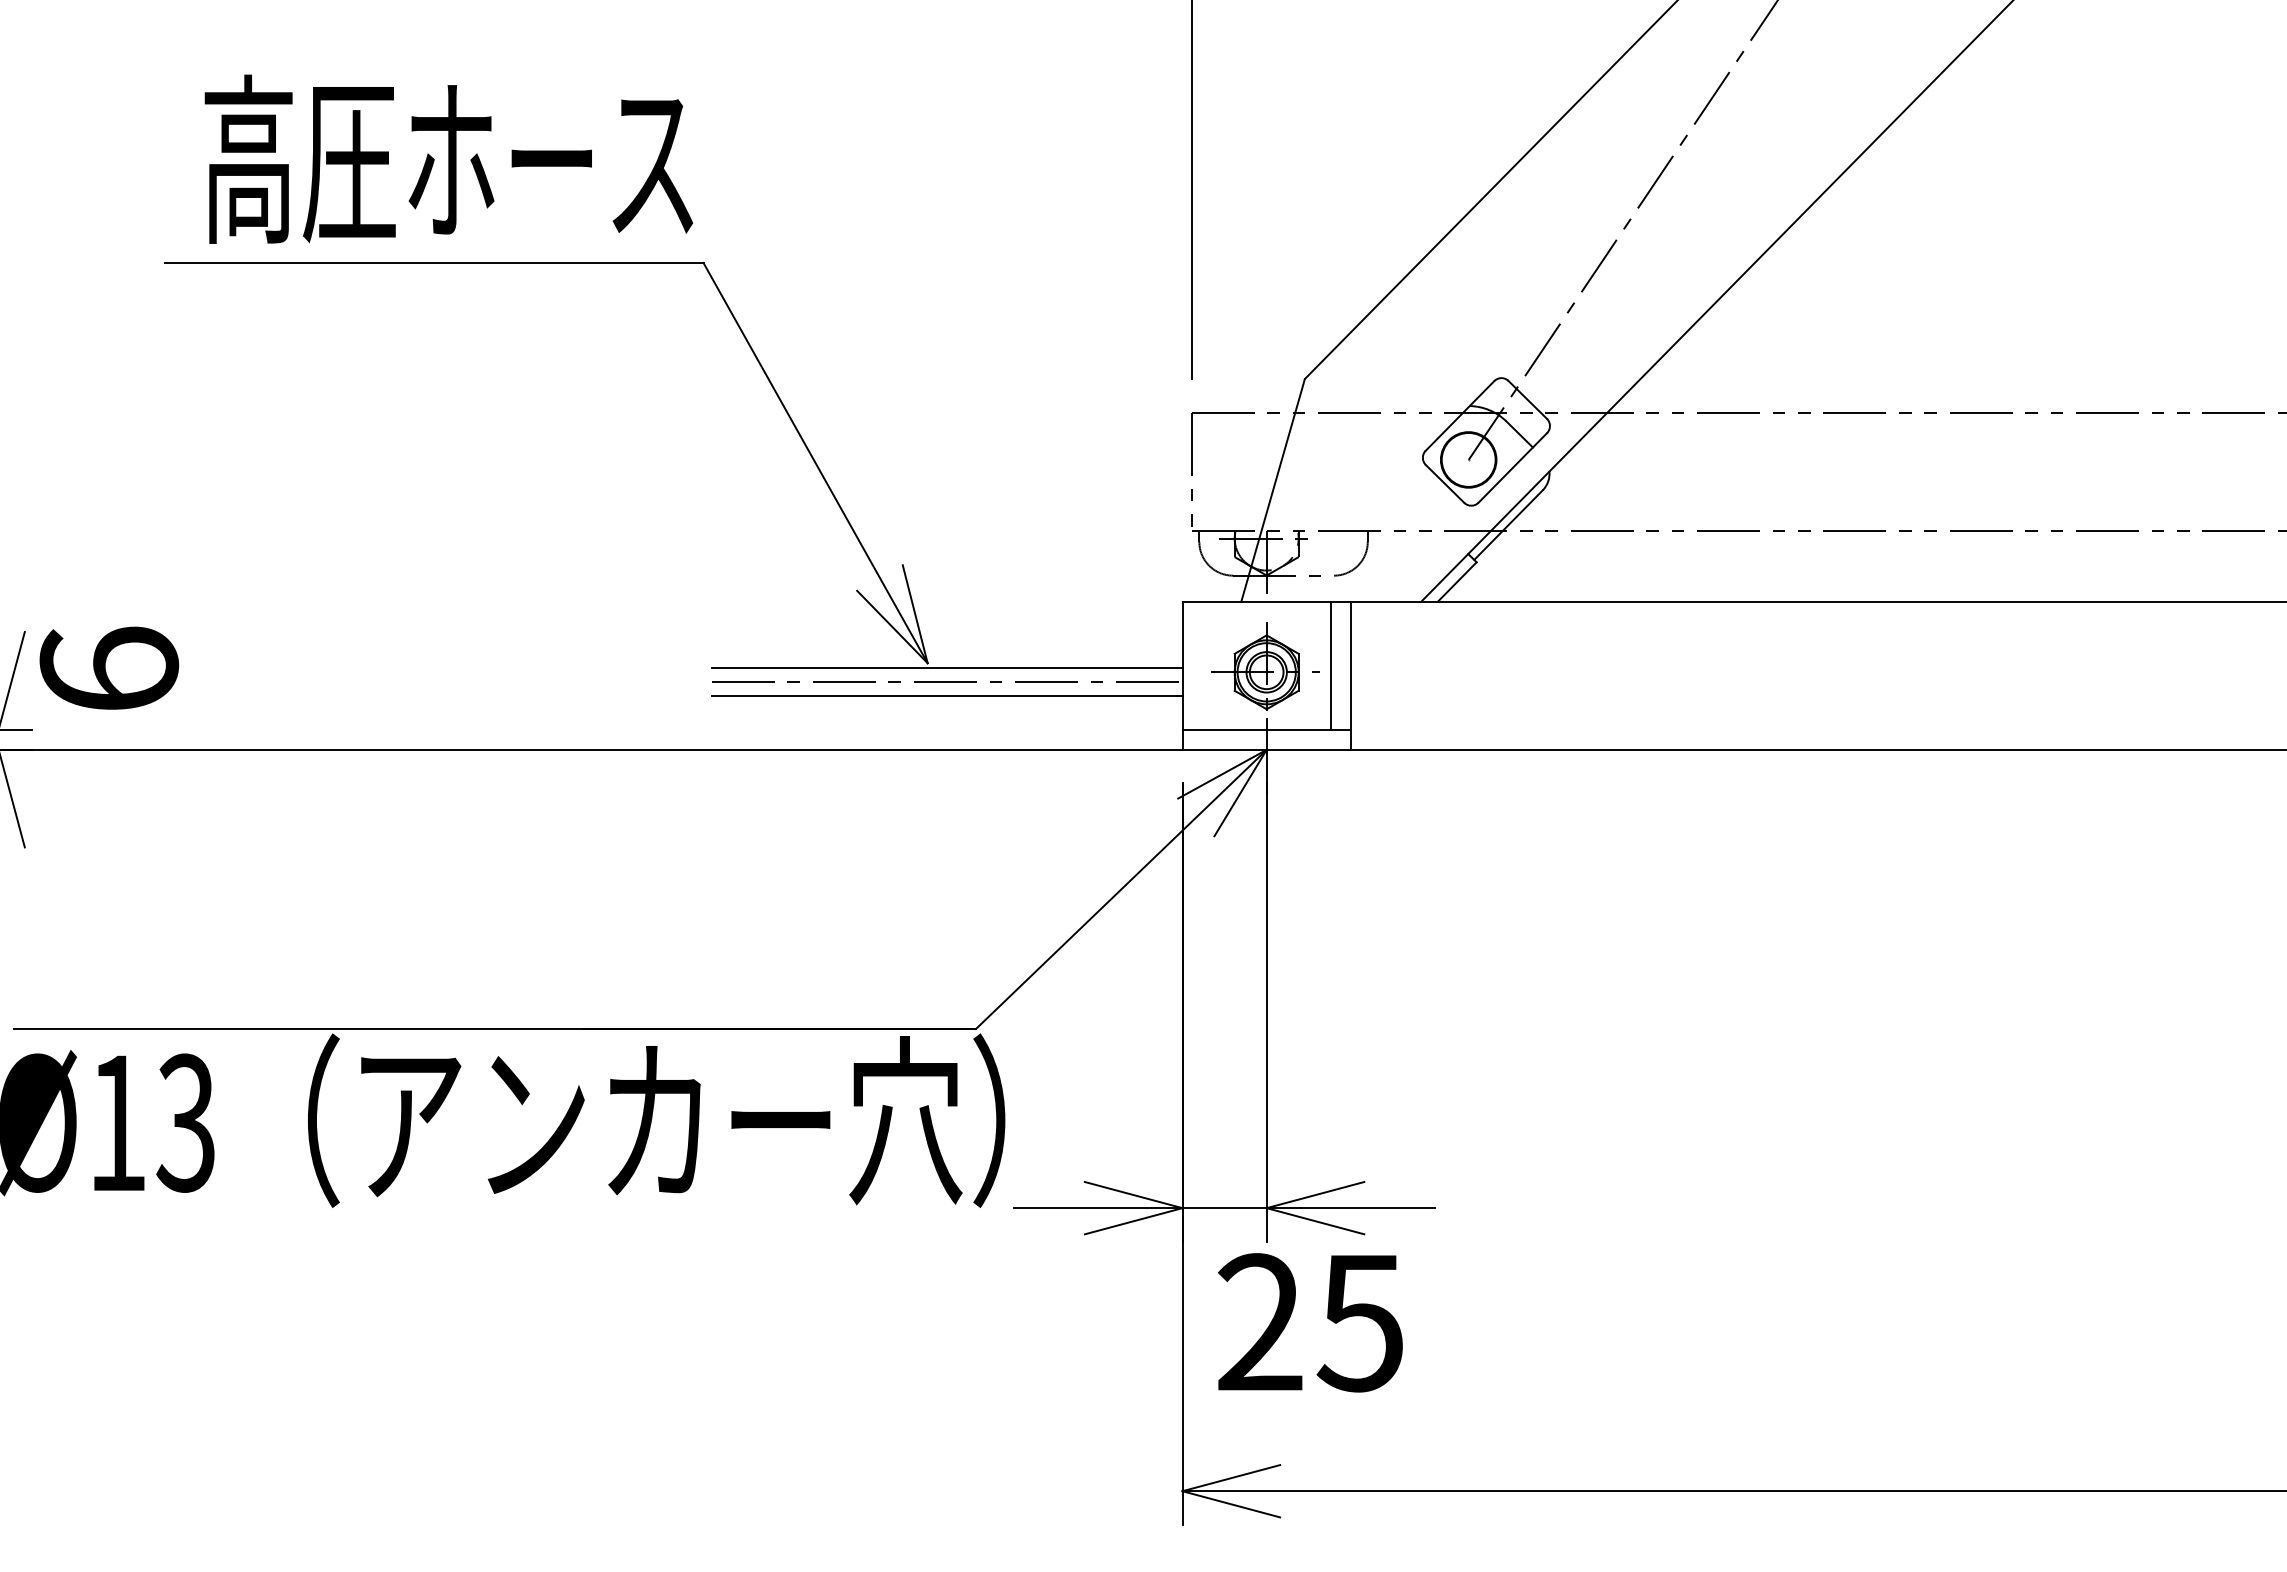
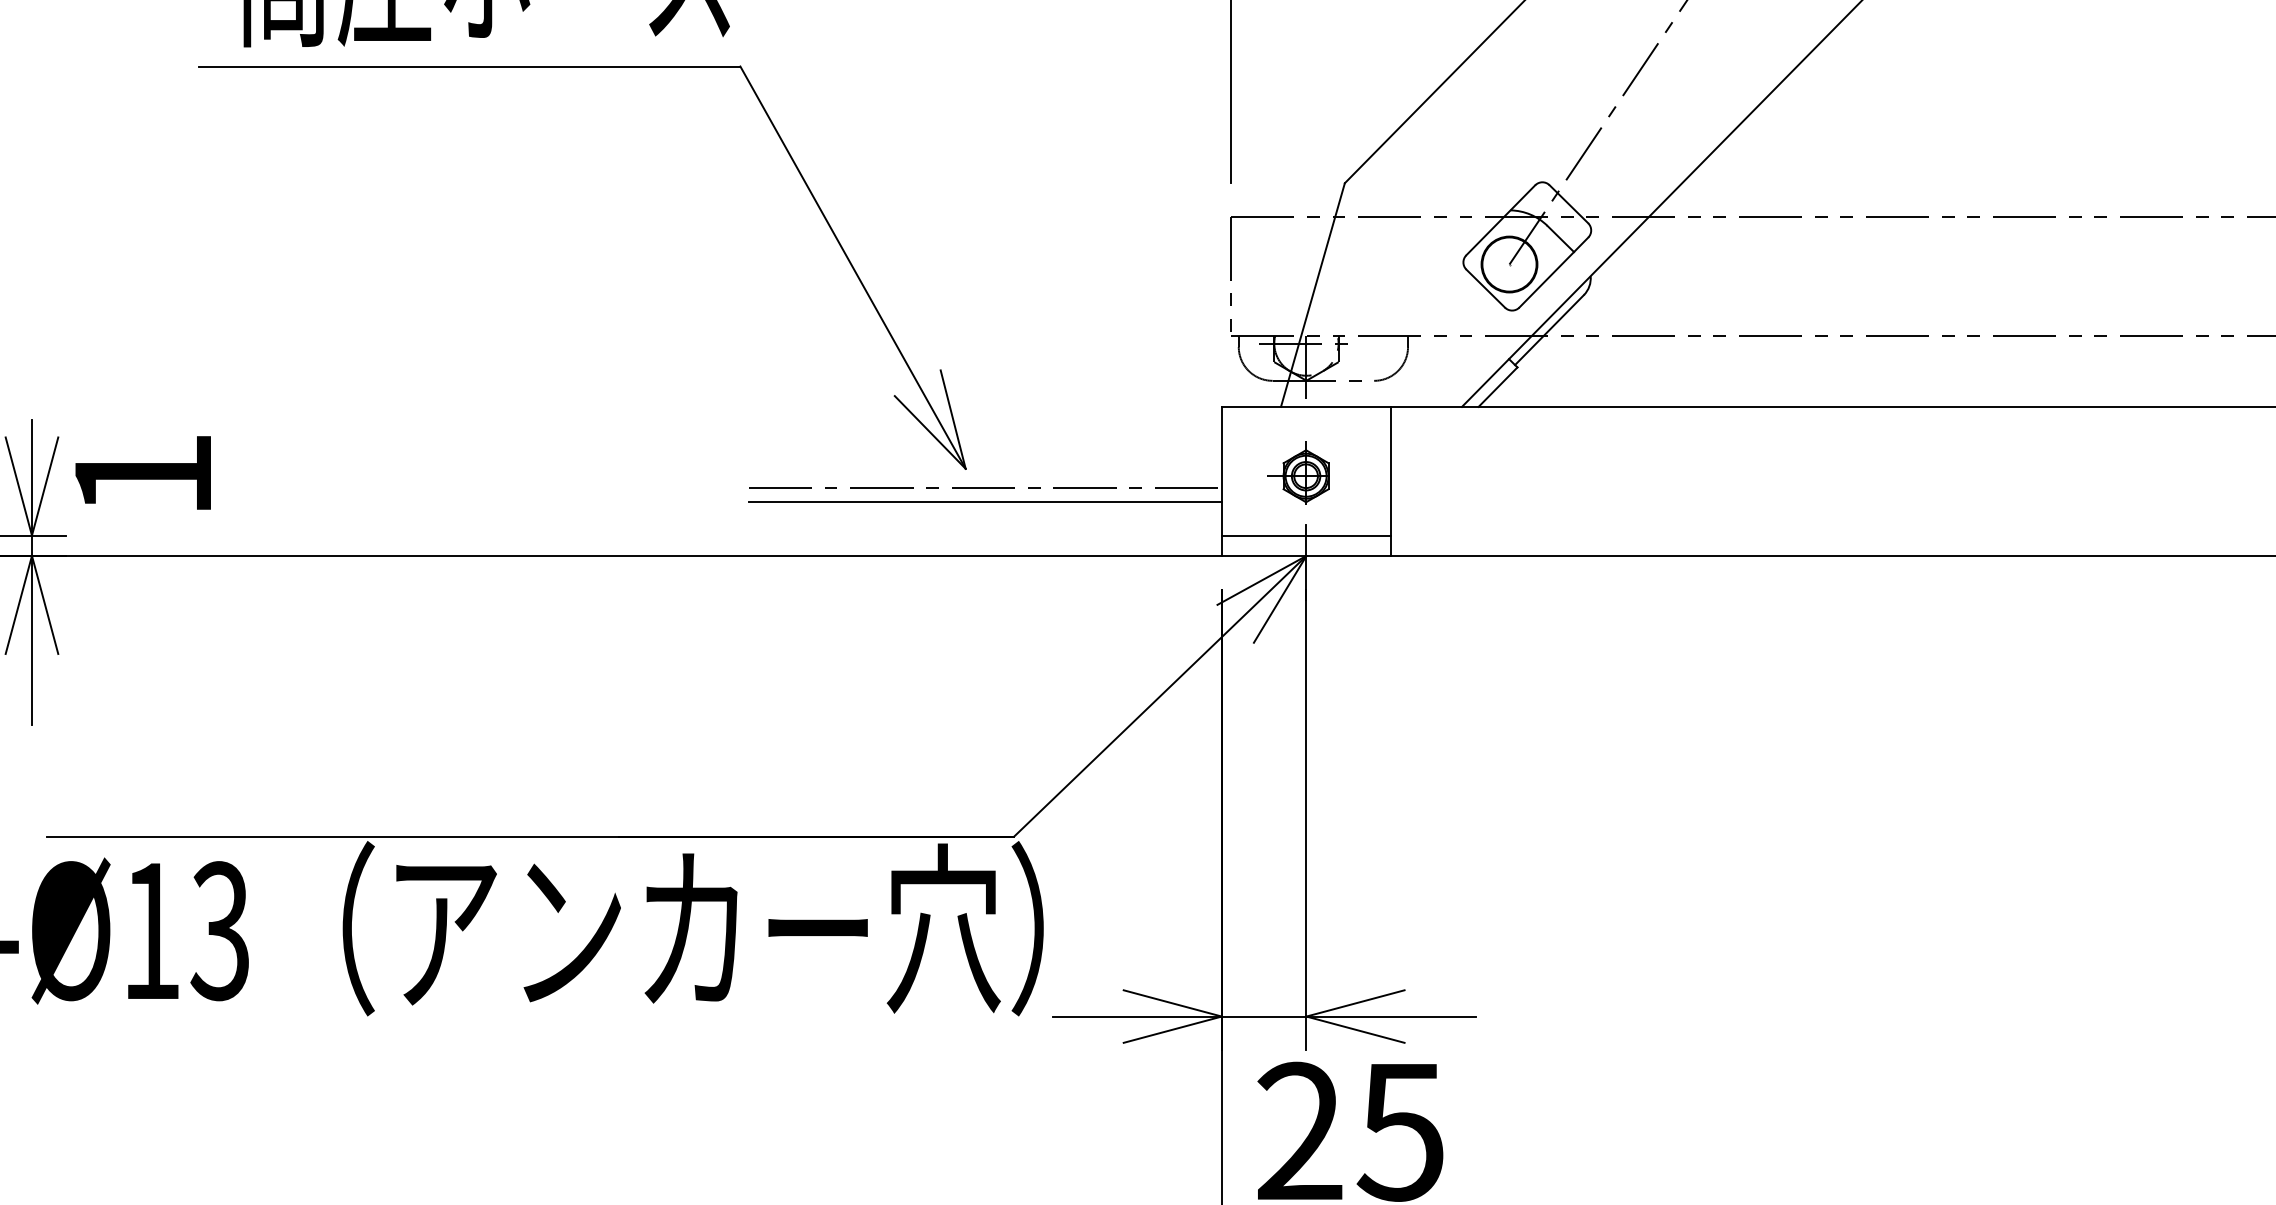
line: (1330, 665) -> (1370, 471), removed
part: (1265, 666) -> (1305, 472), size x0.7
text: (109, 667) -> (143, 473), 6 -> 1
line: (946, 668) -> (984, 474), removed

